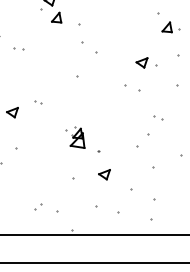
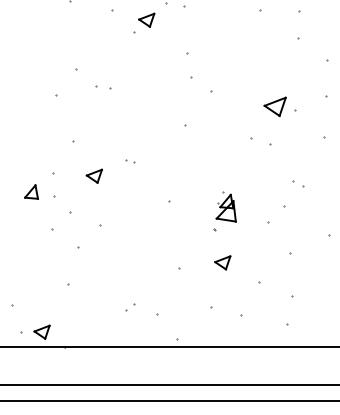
part: (56, 17) -> (155, 43), removed
part: (166, 26) -> (309, 56), removed
part: (141, 62) -> (274, 106), size x1.4
part: (77, 137) -> (225, 206), moved

